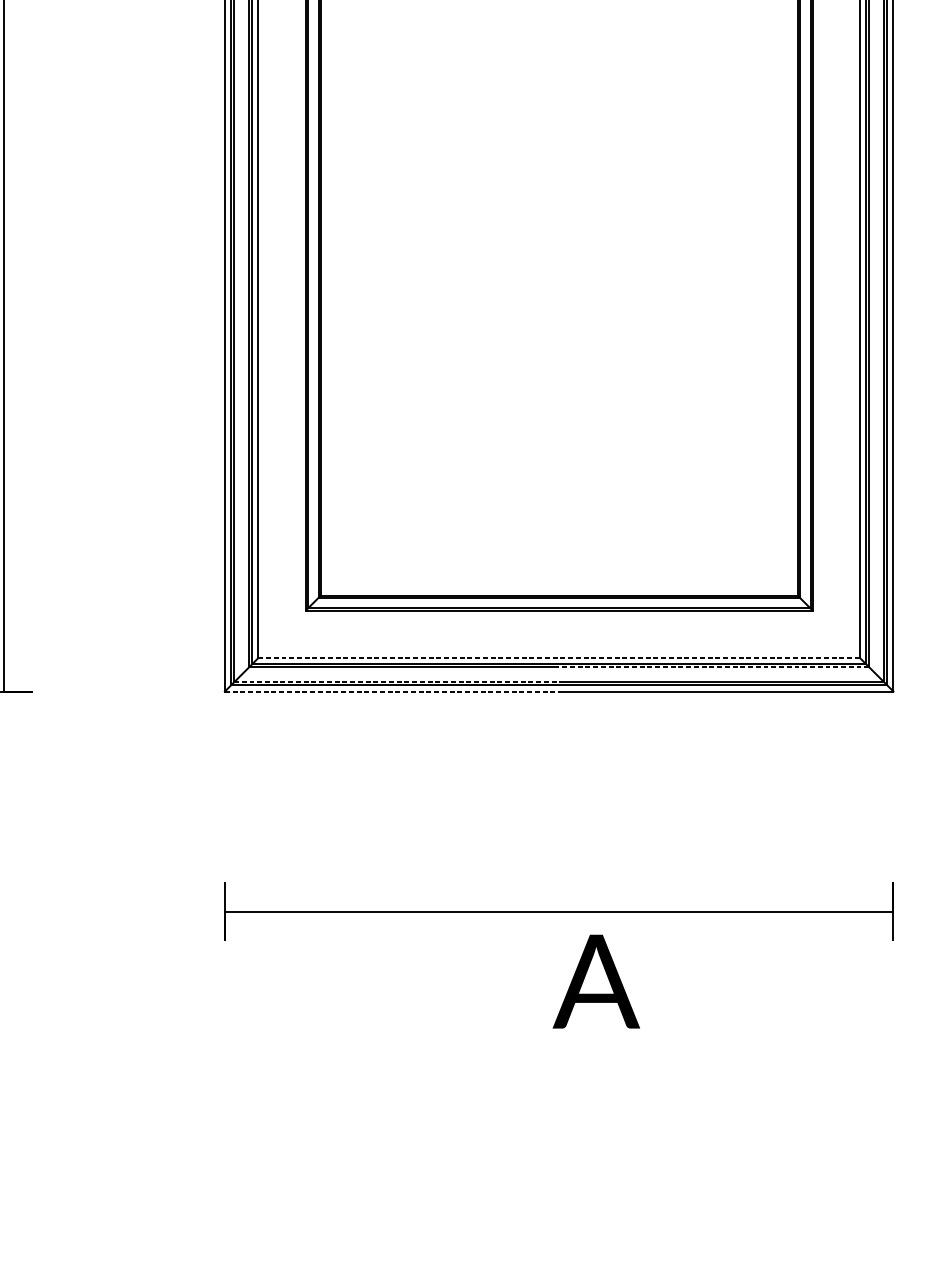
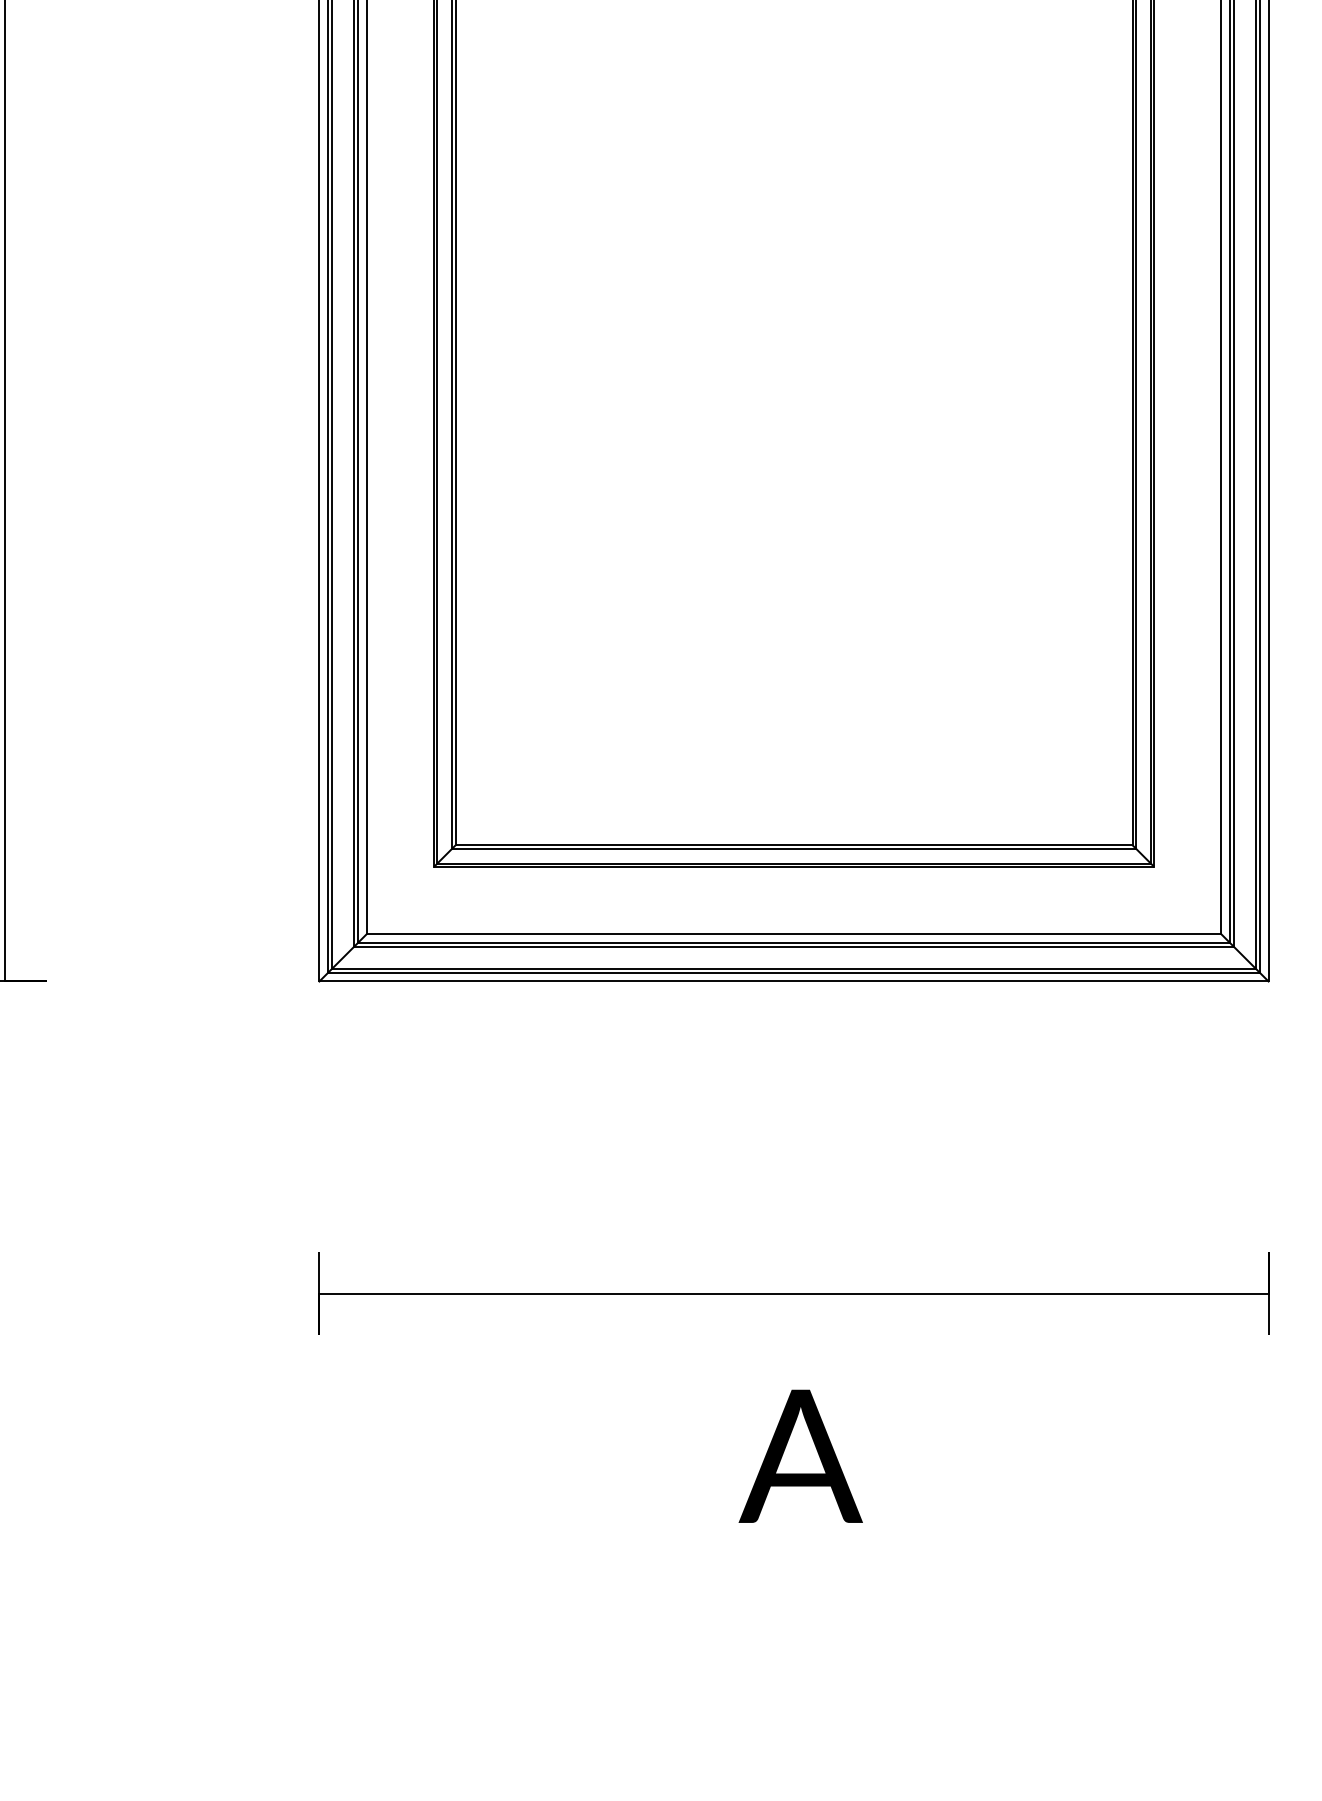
line: (559, 658) -> (794, 934), dashed -> solid
line: (713, 667) -> (1013, 947), dashed -> solid
line: (396, 682) -> (563, 968), dashed -> solid
line: (392, 691) -> (557, 981), dashed -> solid
text: (596, 981) -> (800, 1455), moved

